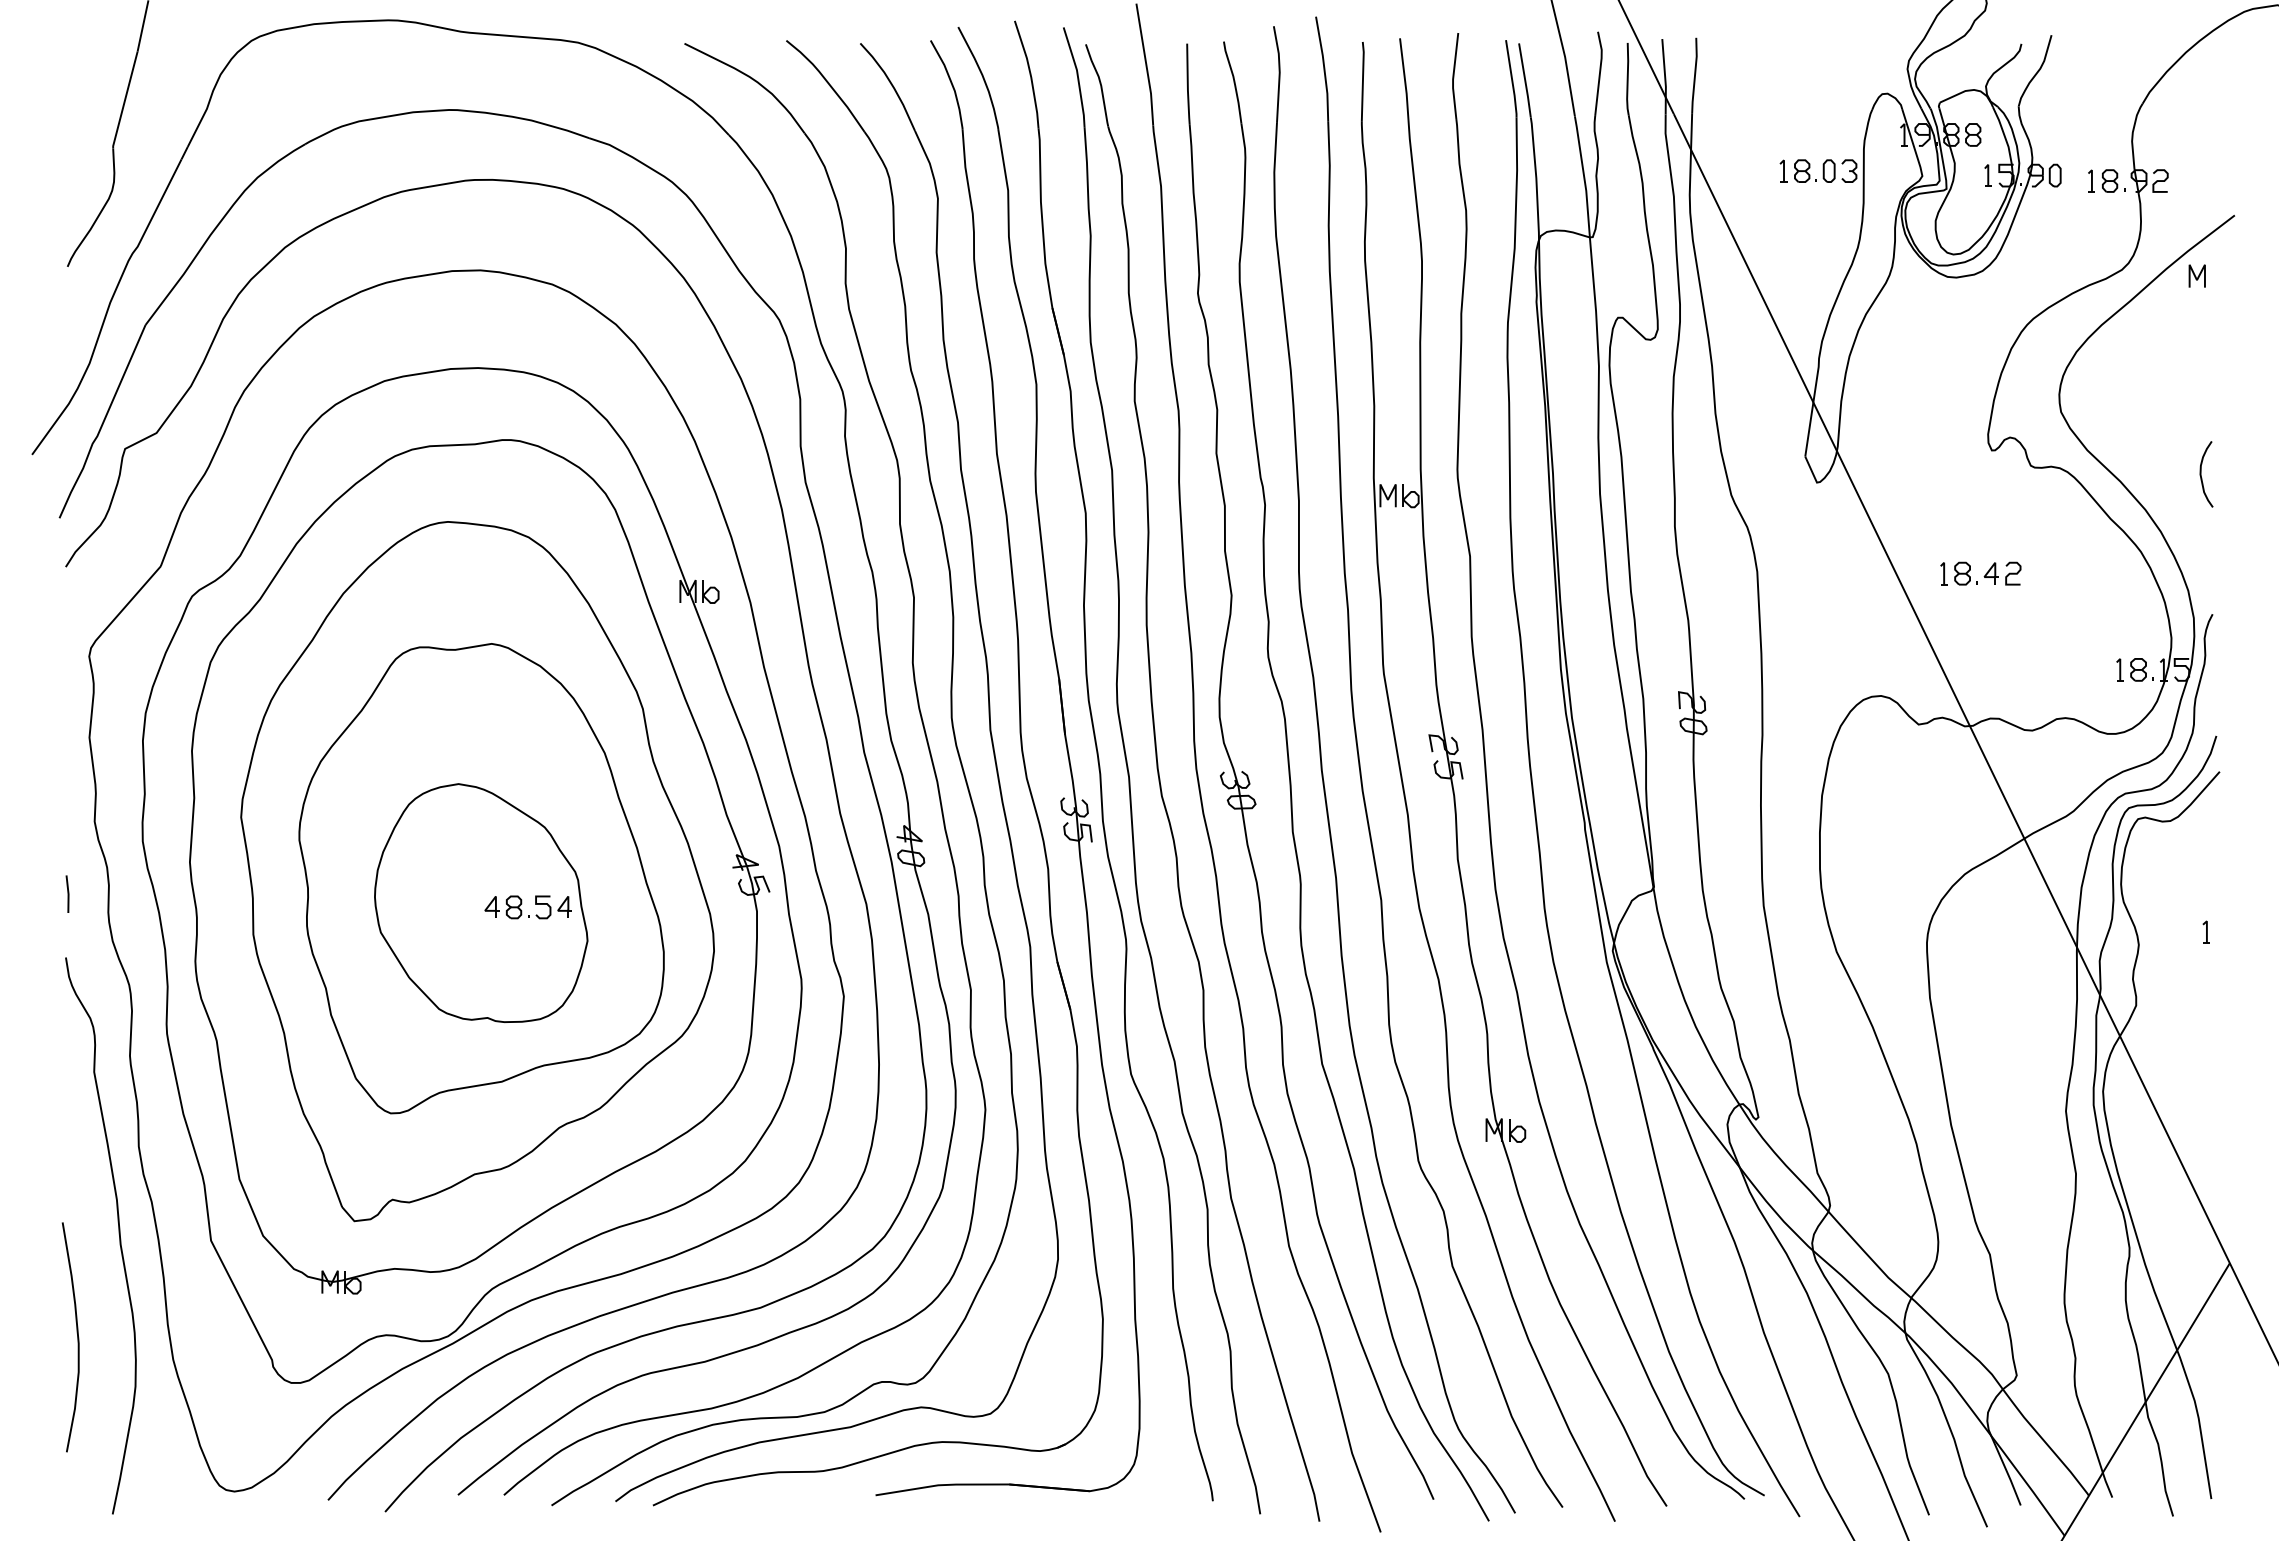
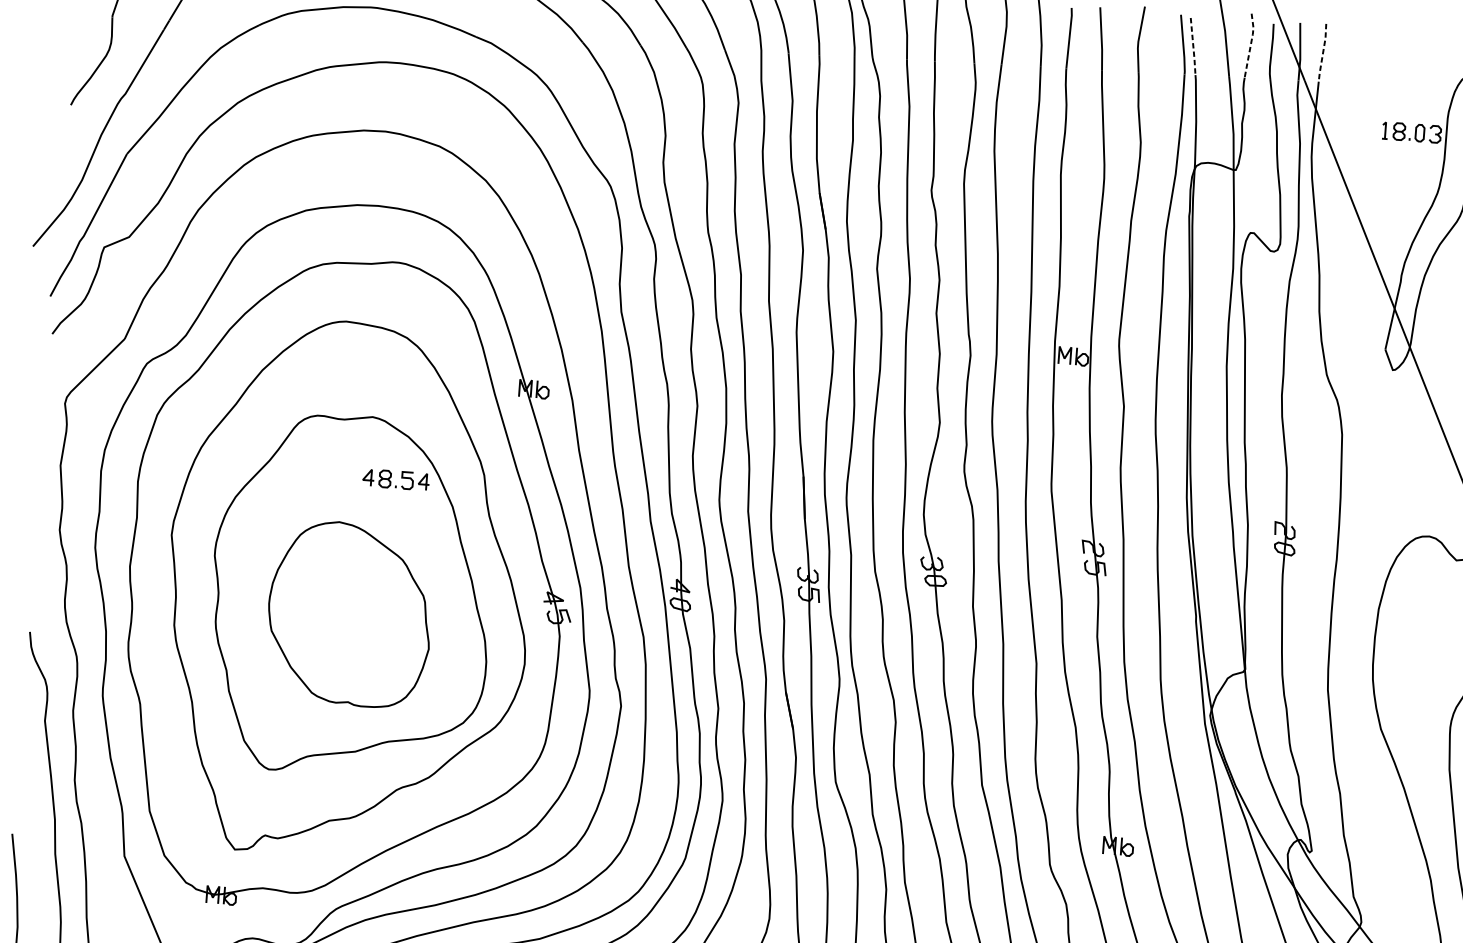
line: (1600, 72) -> (1251, 44), solid -> dashed
line: (1694, 76) -> (1322, 53), solid -> dashed
line: (1525, 81) -> (1193, 47), solid -> dashed
line: (67, 893) -> (34, 583), removed
part: (521, 905) -> (390, 478), moved

